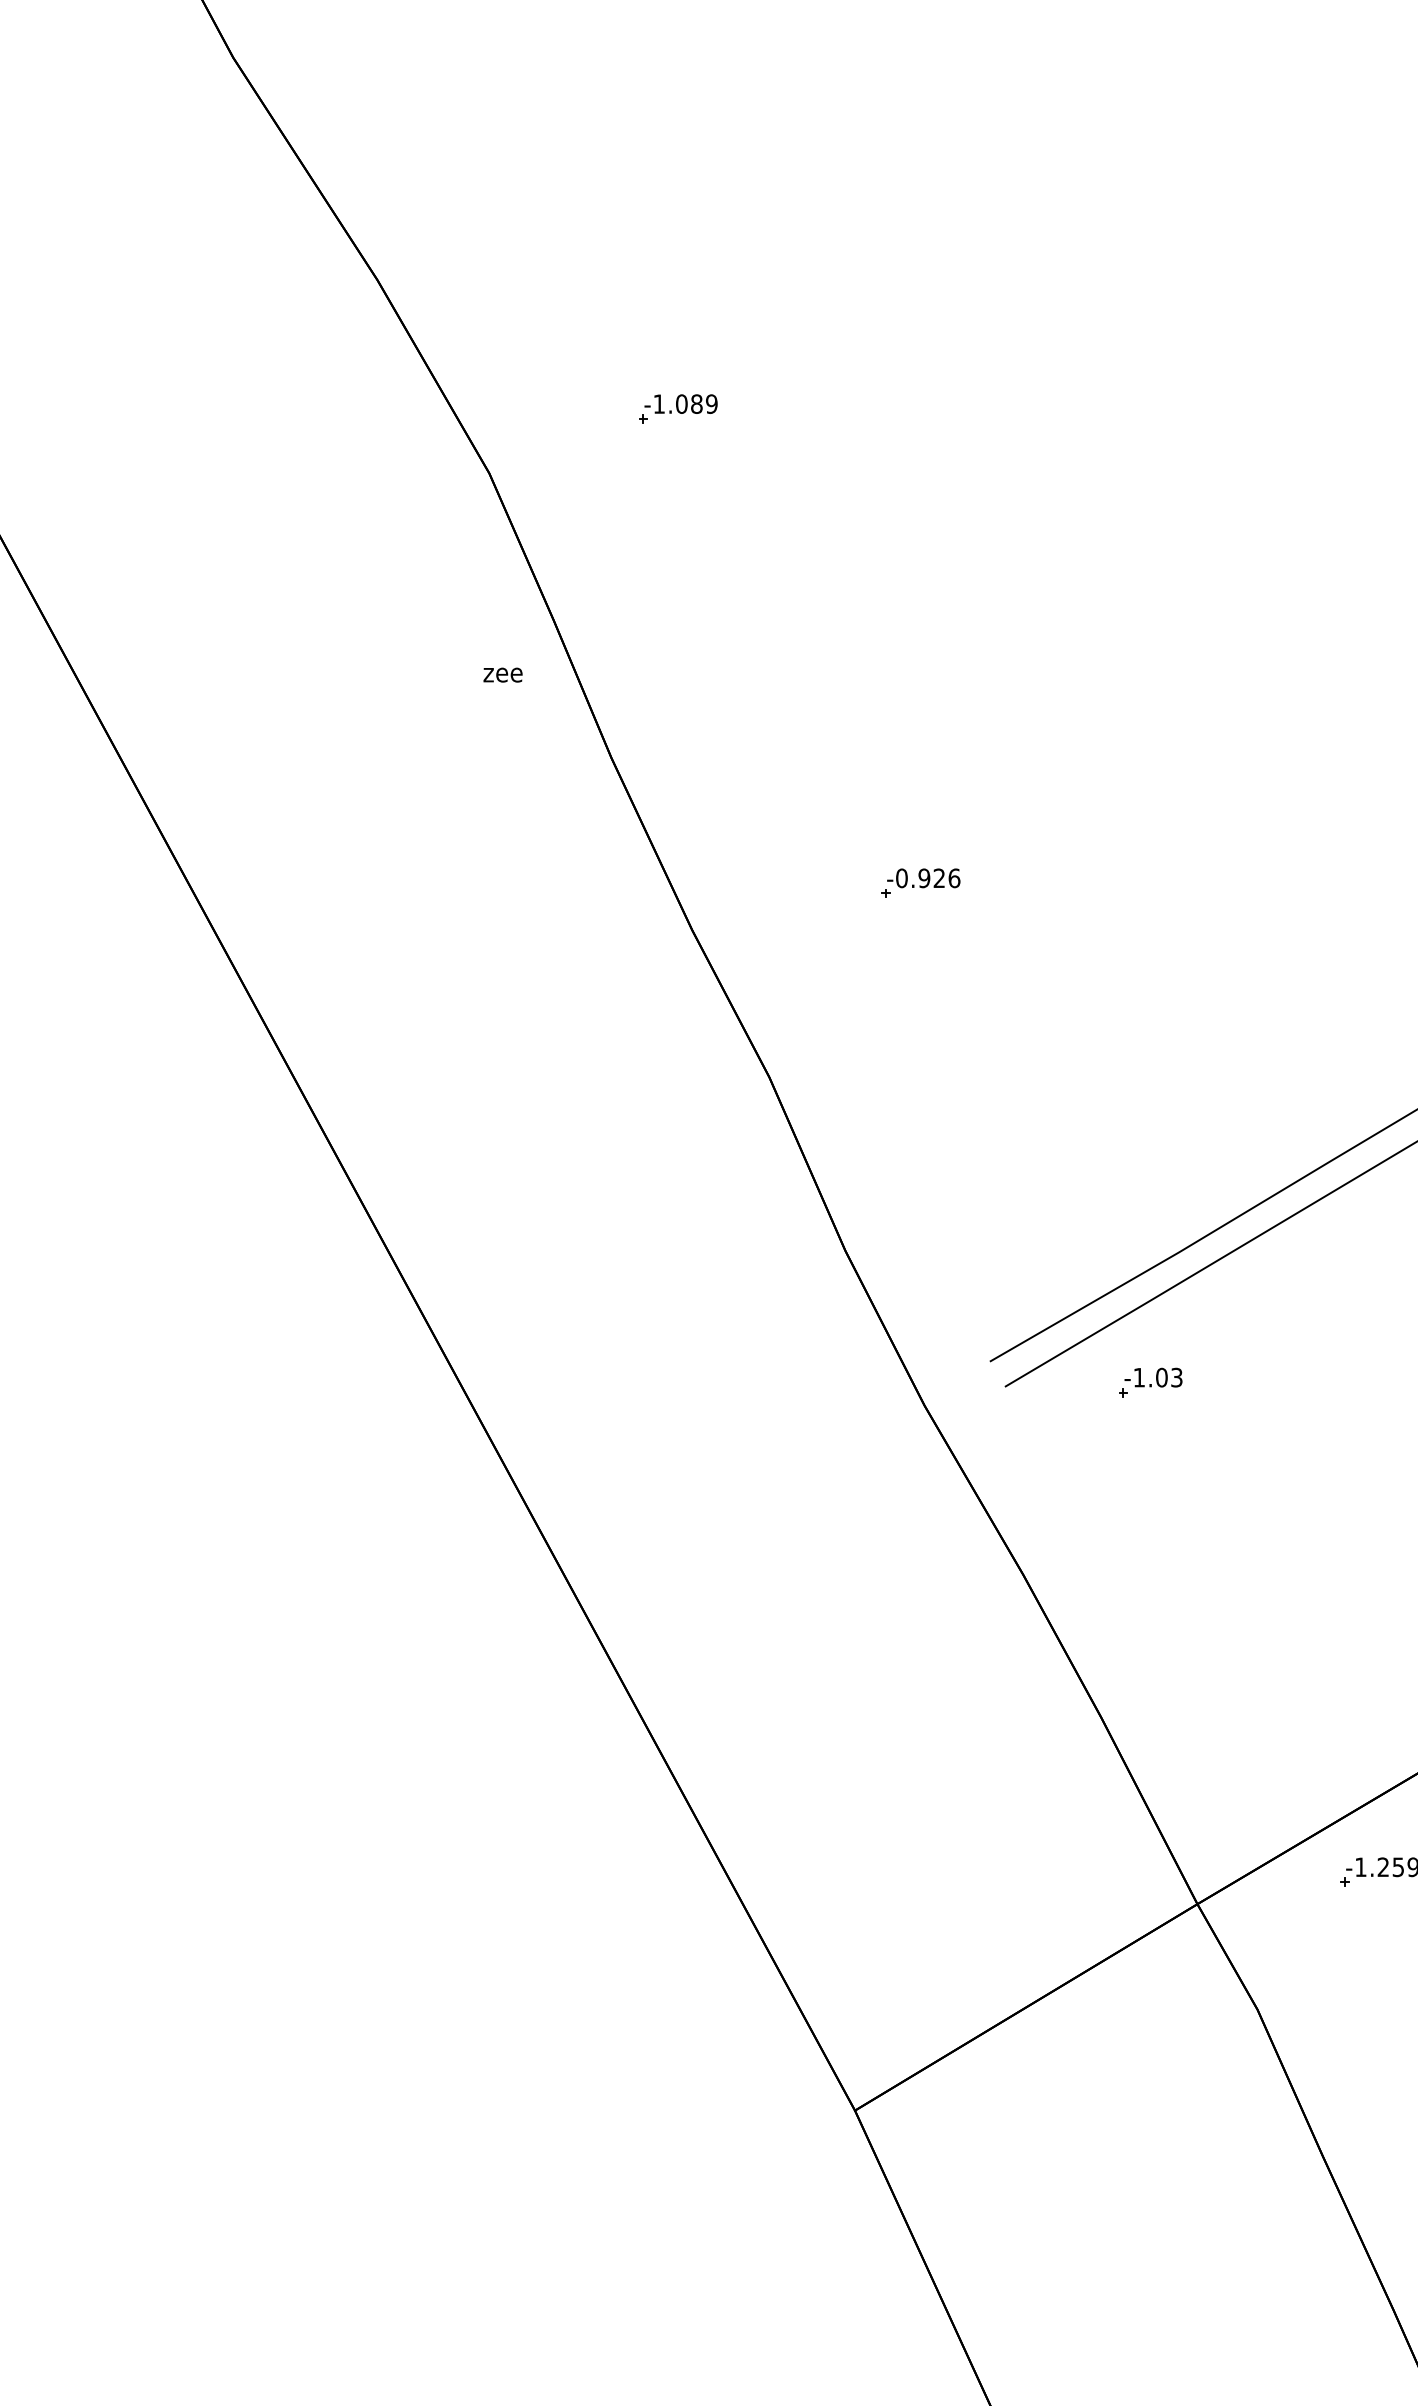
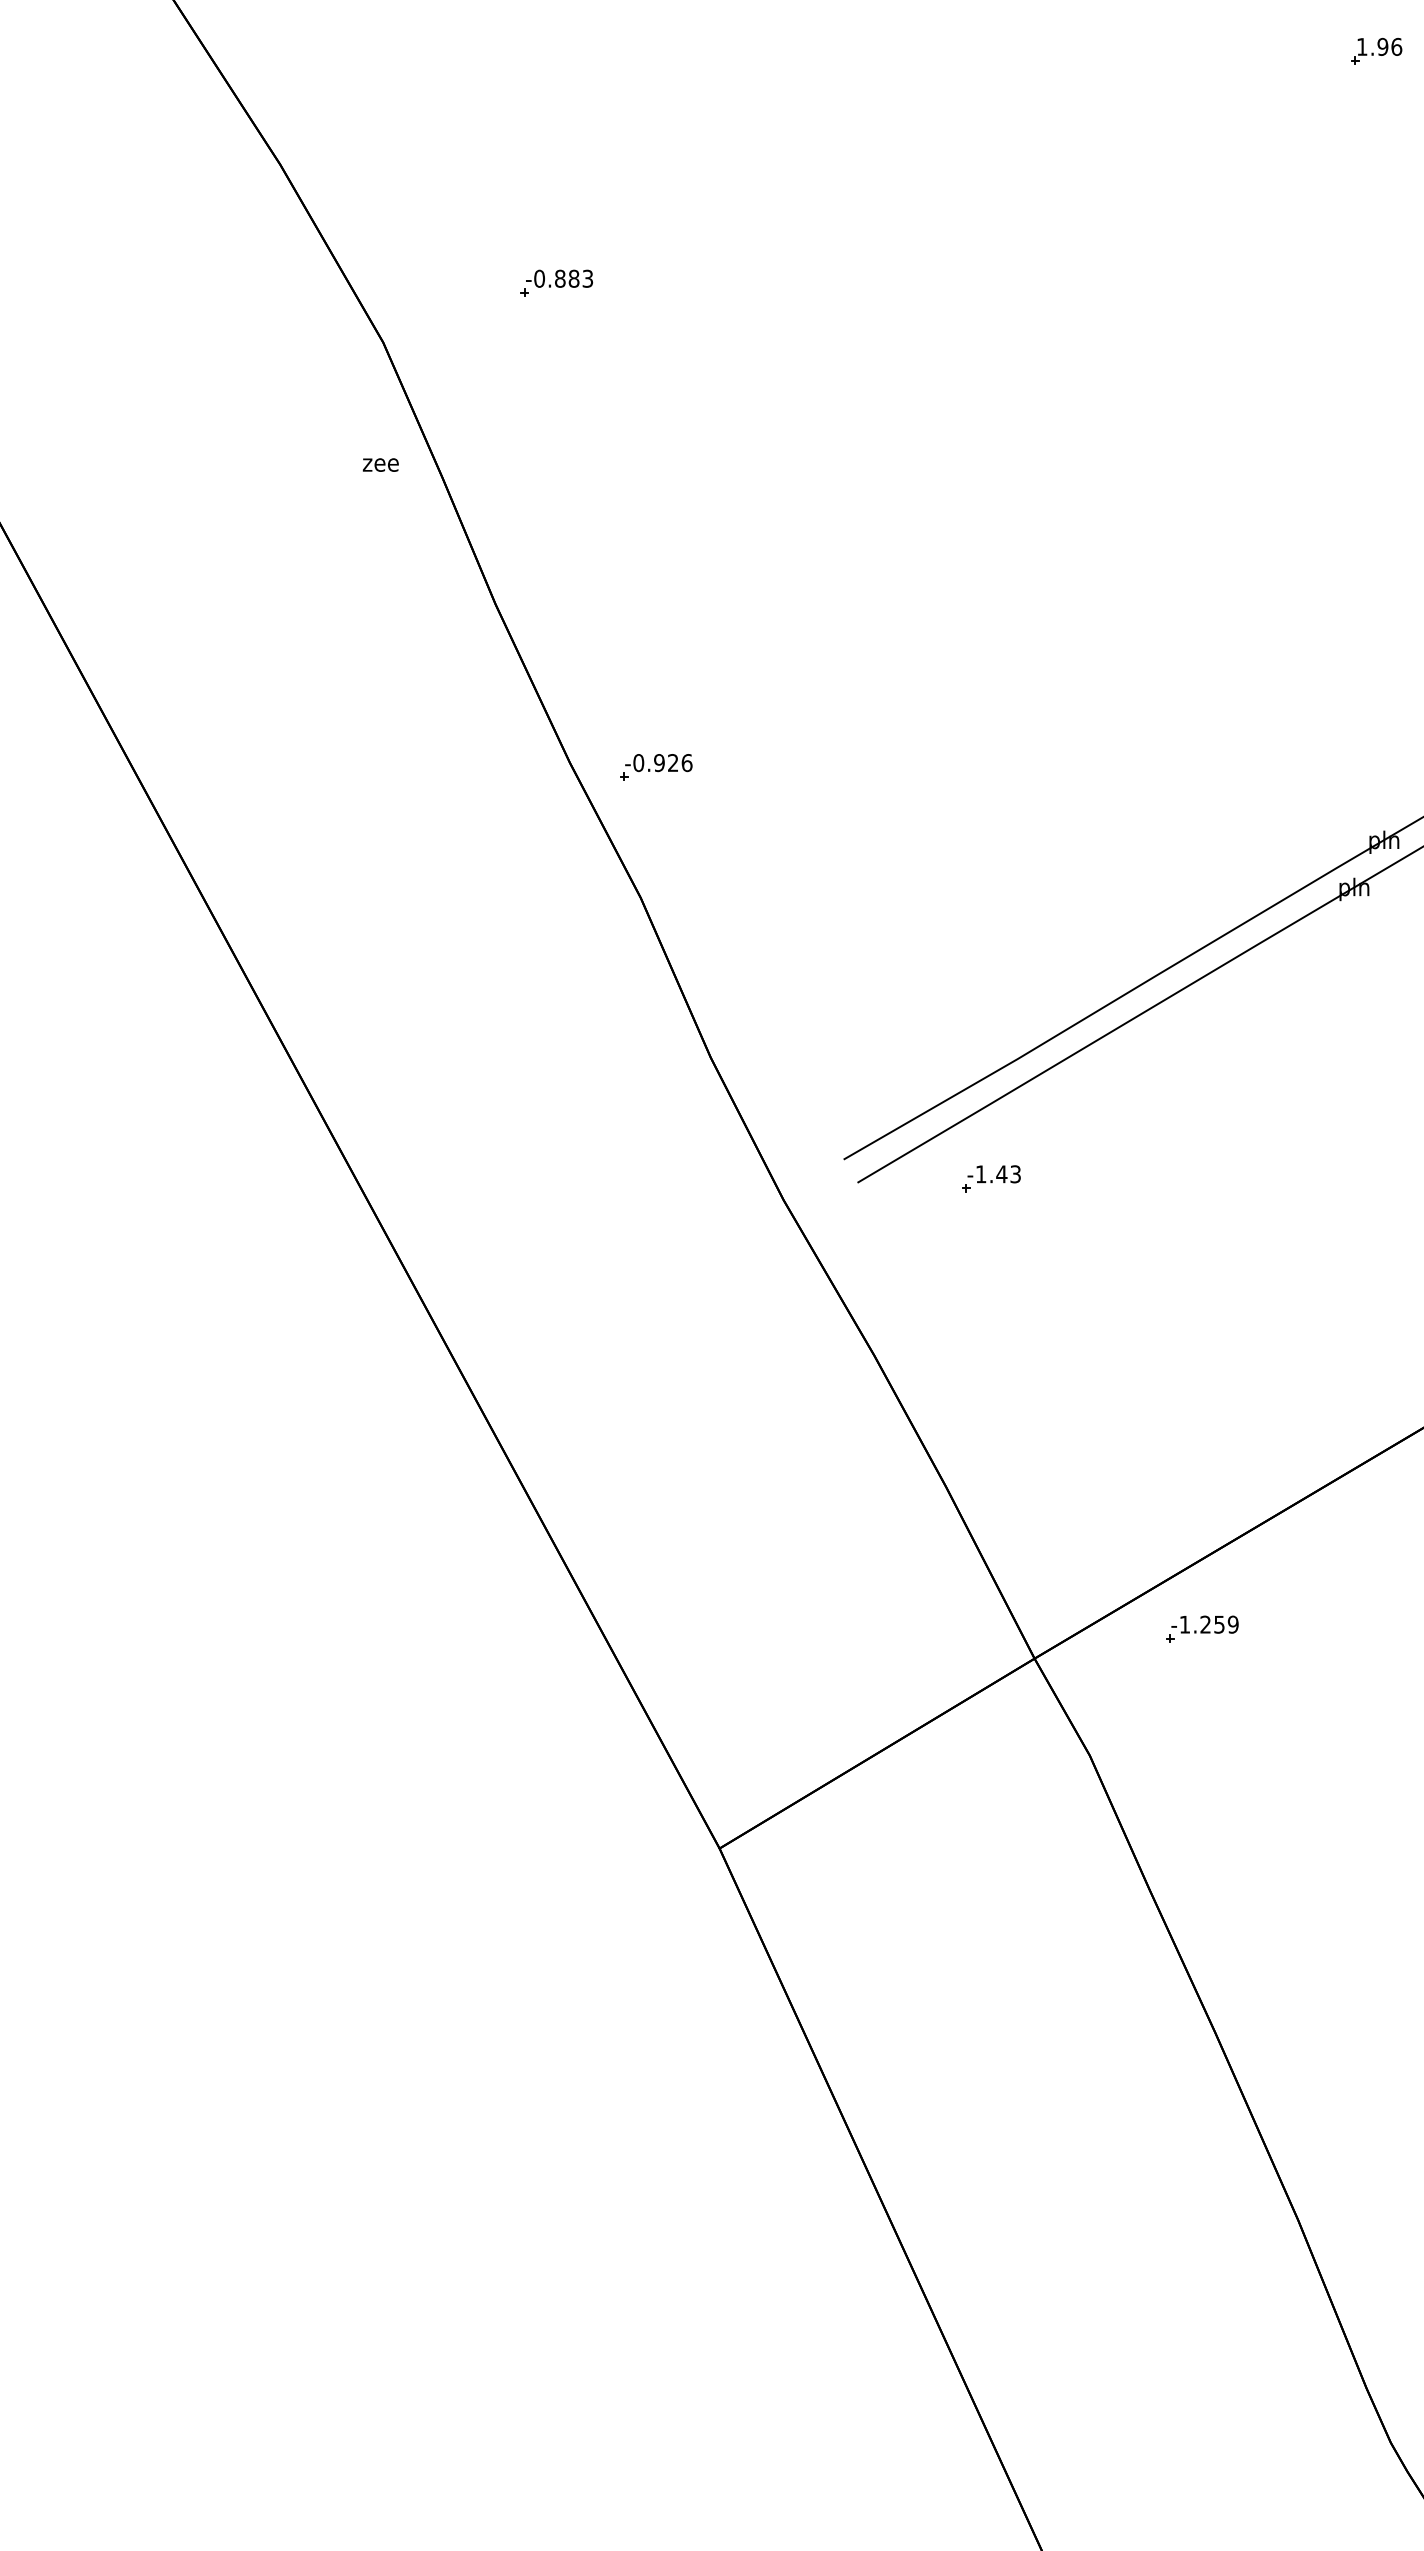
text: (685, 403) -> (563, 278), -1.089 -> -0.883
text: (502, 674) -> (380, 464), moved
part: (921, 883) -> (656, 767), moved
text: (1161, 1377) -> (1001, 1174), -1.03 -> -1.43

